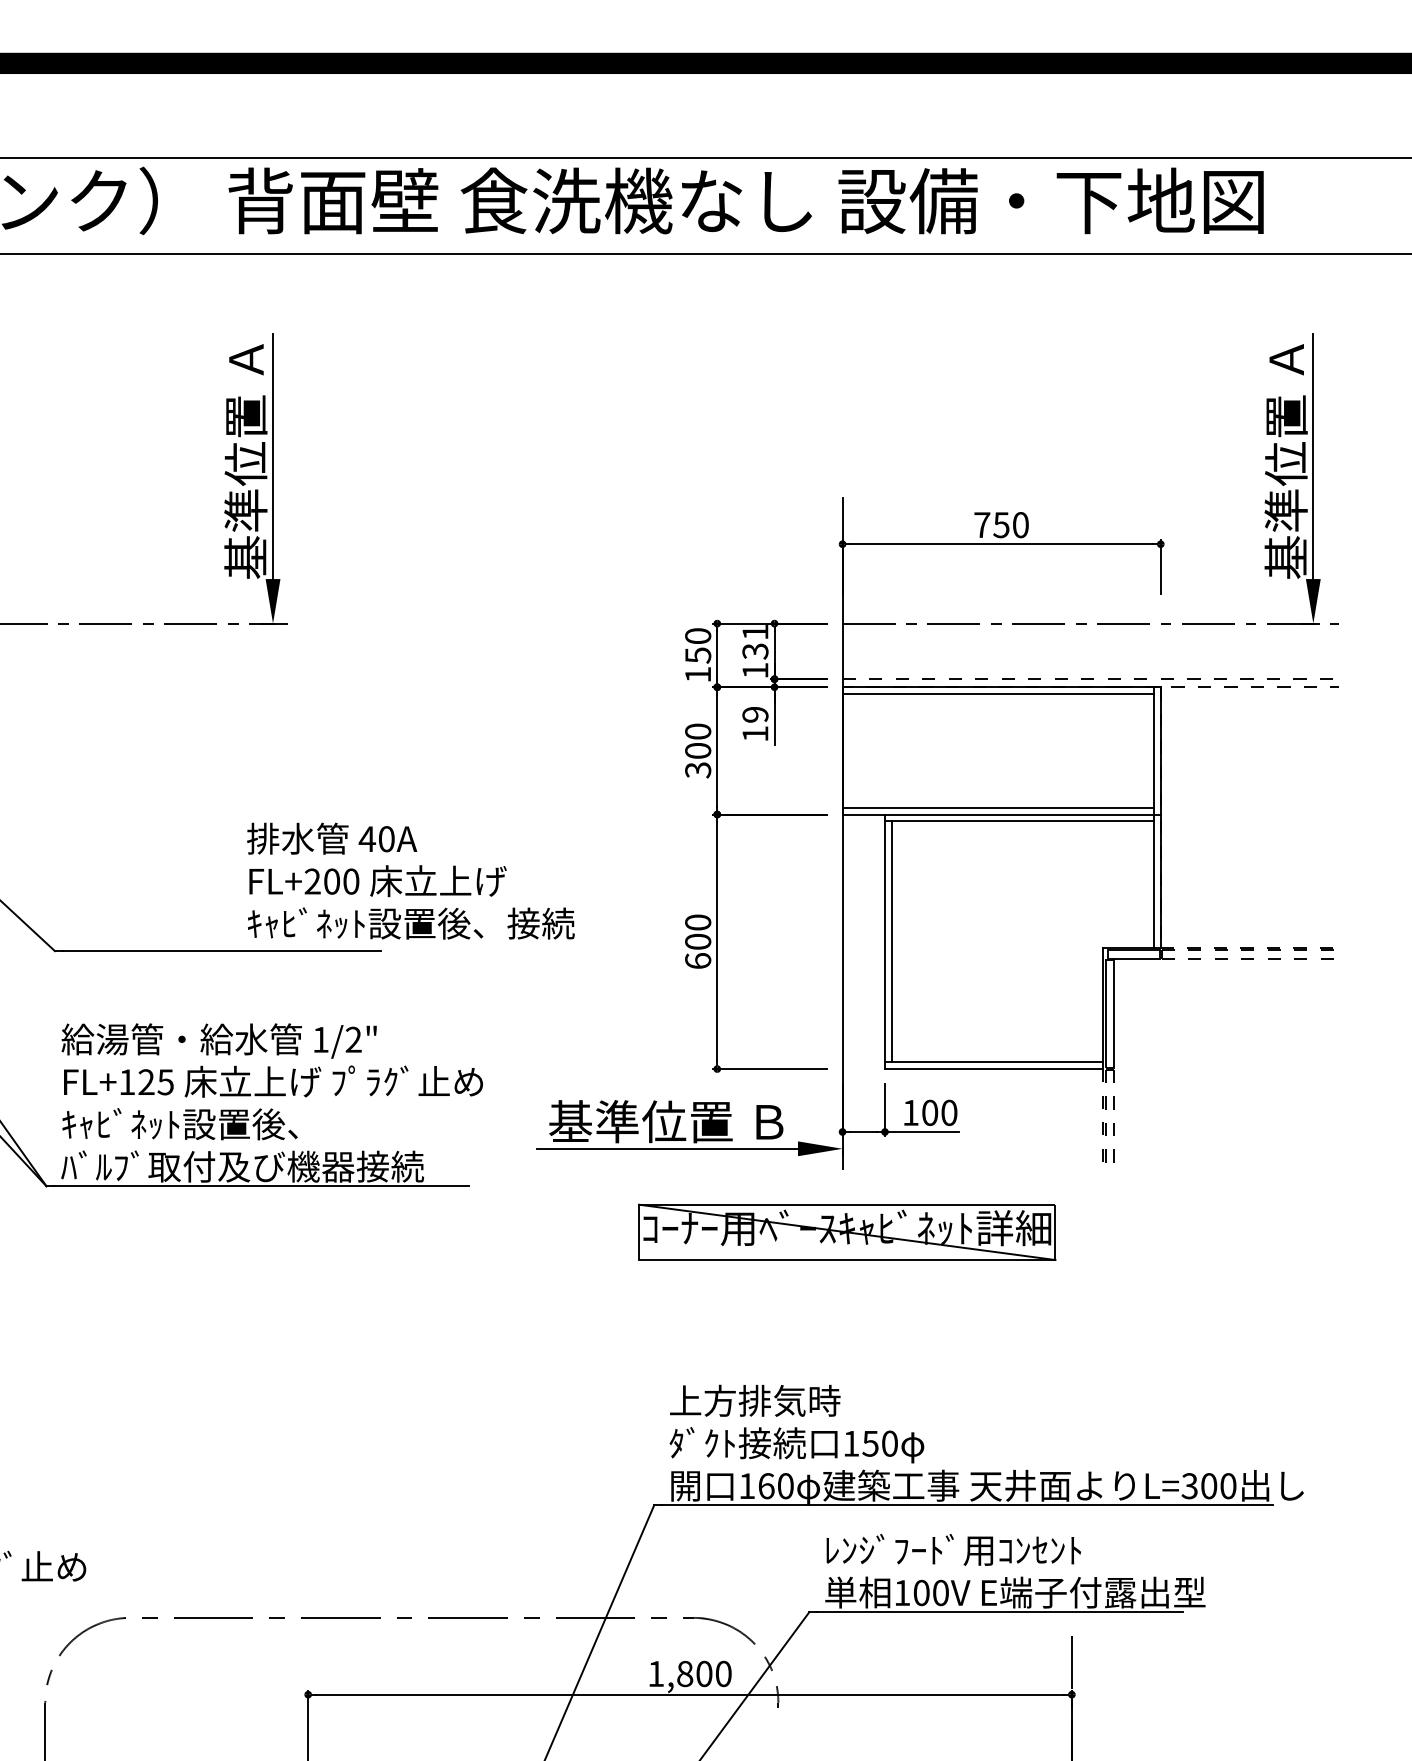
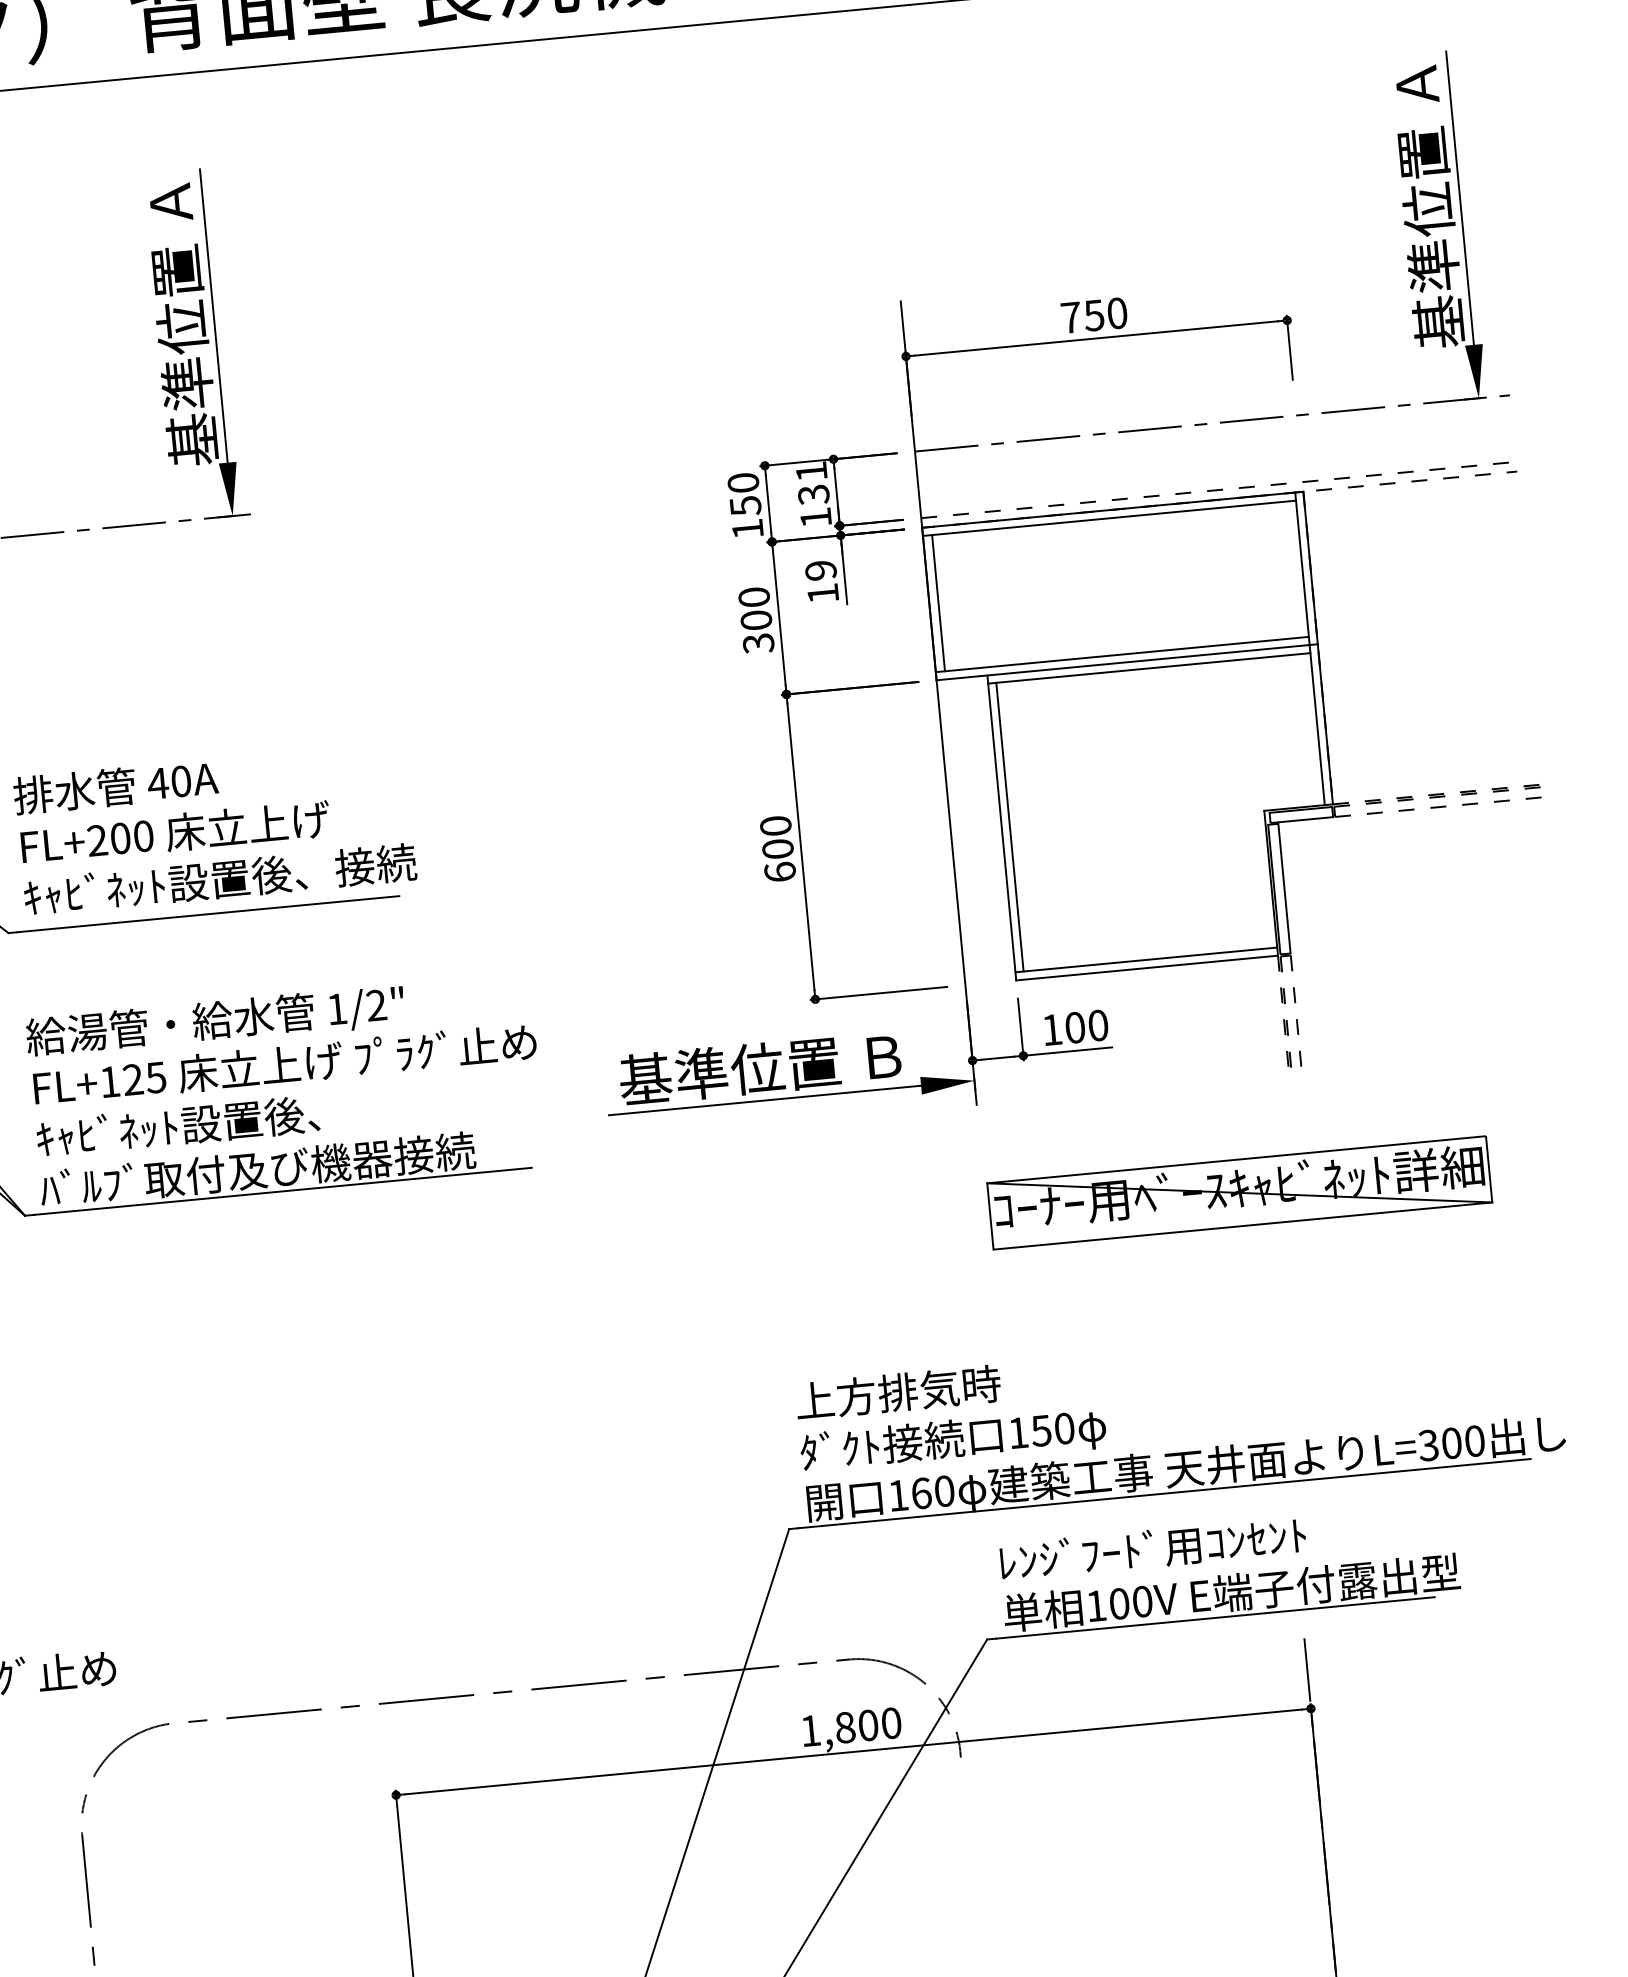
line: (850, 750) -> (938, 602), added
text: (410, 880) -> (214, 828), moved
part: (847, 1231) -> (1239, 1191), moved

